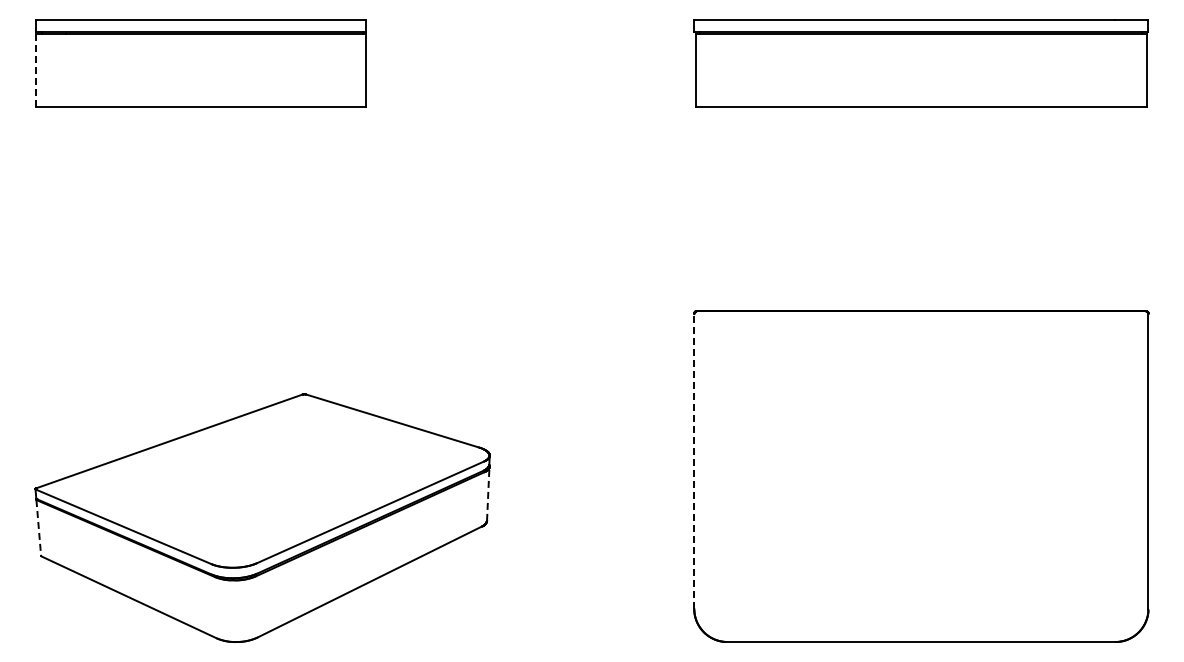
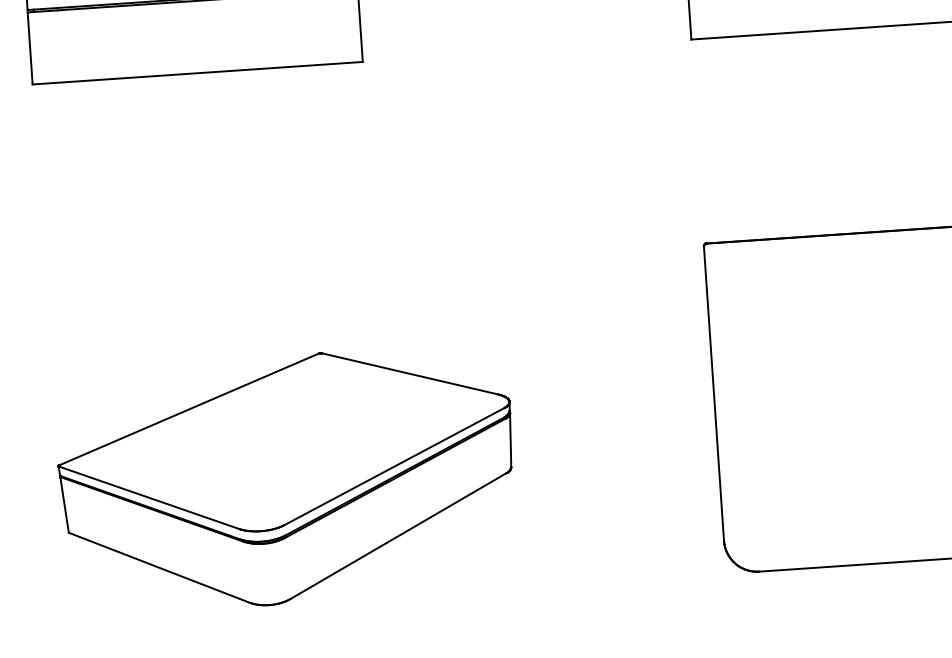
line: (35, 69) -> (30, 47), dashed -> solid
line: (694, 461) -> (714, 393), dashed -> solid
line: (488, 493) -> (510, 439), dashed -> solid
line: (38, 528) -> (64, 505), dashed -> solid

